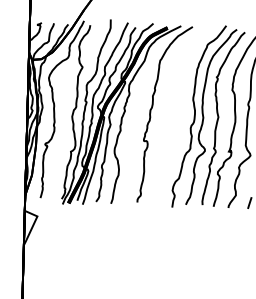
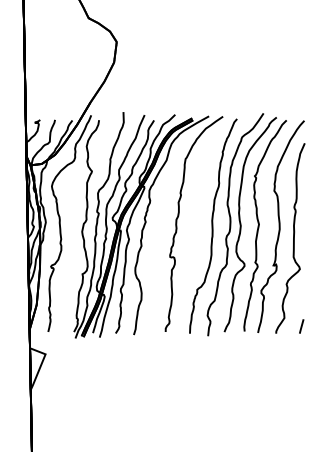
part: (180, 116) -> (213, 225), added

